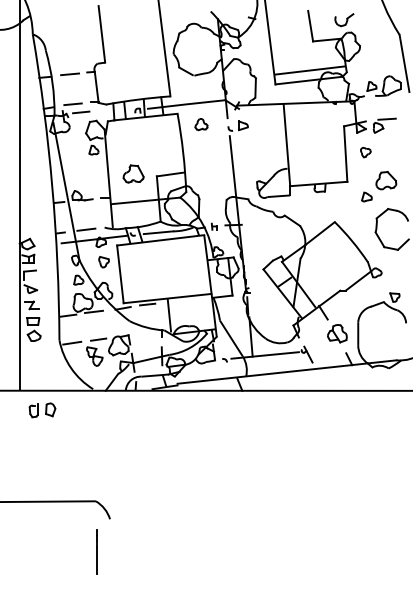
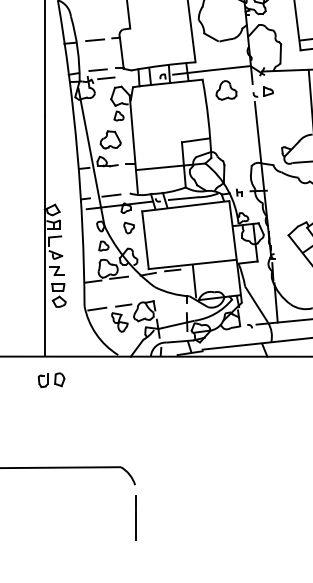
part: (201, 124) -> (226, 90), size x1.67
part: (133, 173) -> (110, 139), moved
part: (42, 410) -> (51, 380), moved
line: (96, 551) -> (135, 517), moved

